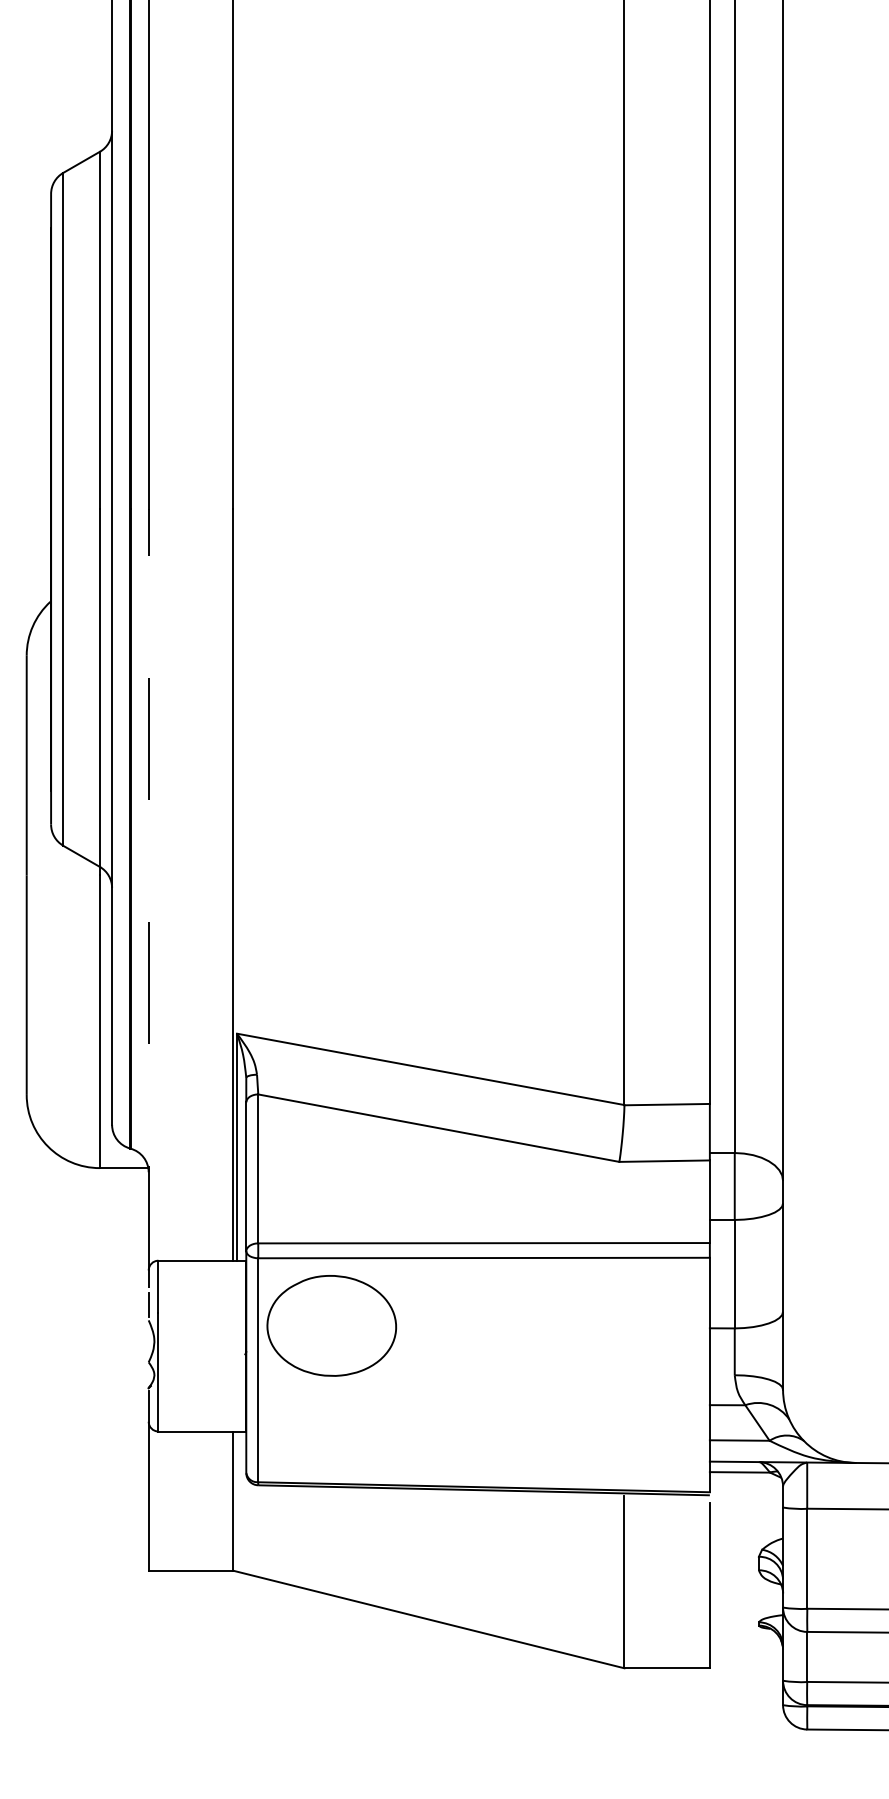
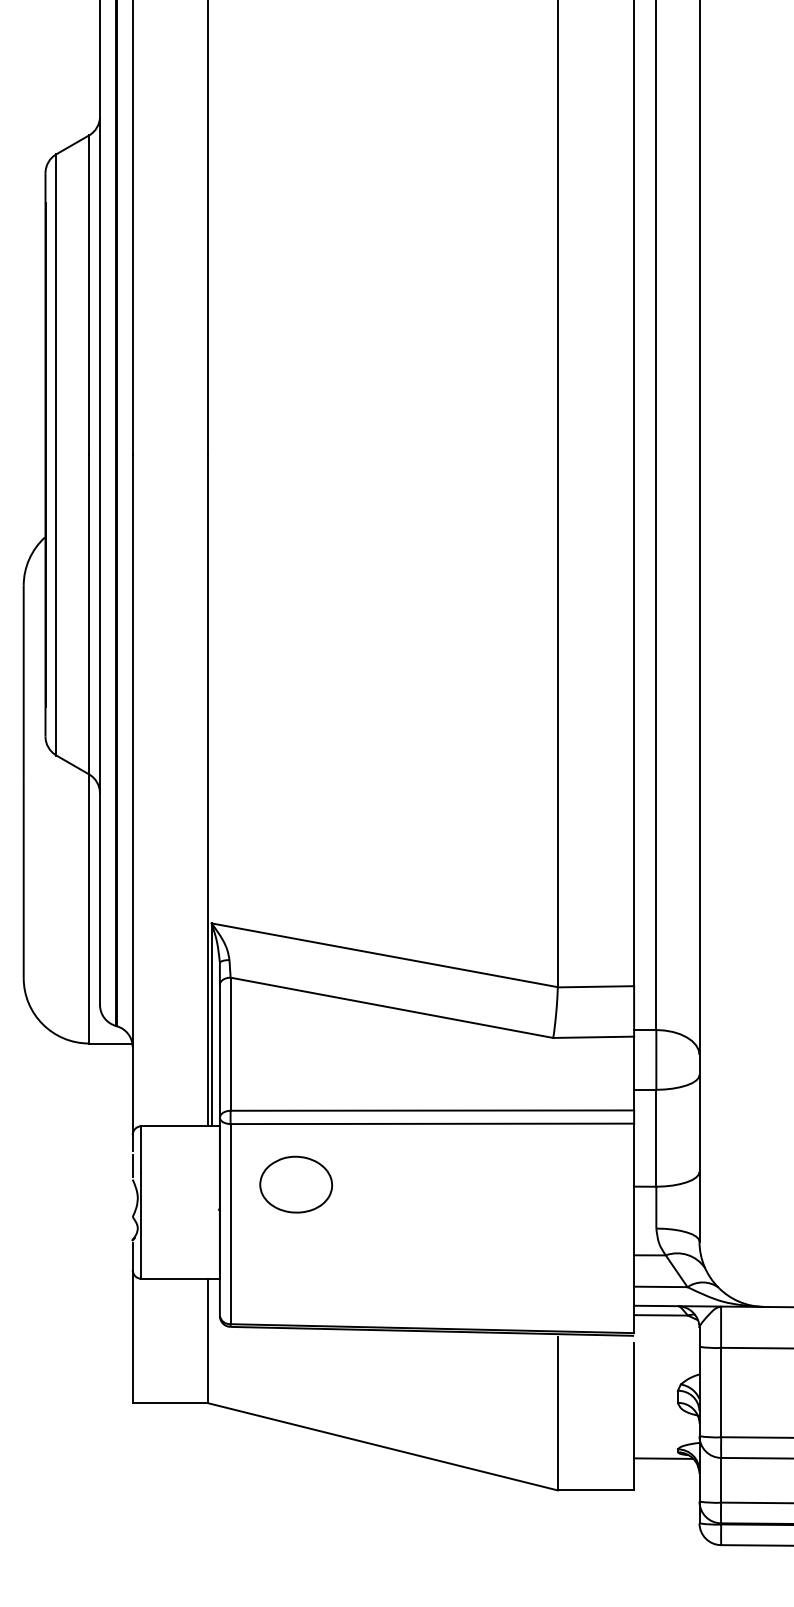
line: (148, 898) -> (132, 802), dashed -> solid
part: (331, 1326) -> (296, 1185), size x0.62
line: (742, 1632) -> (663, 1458), added

